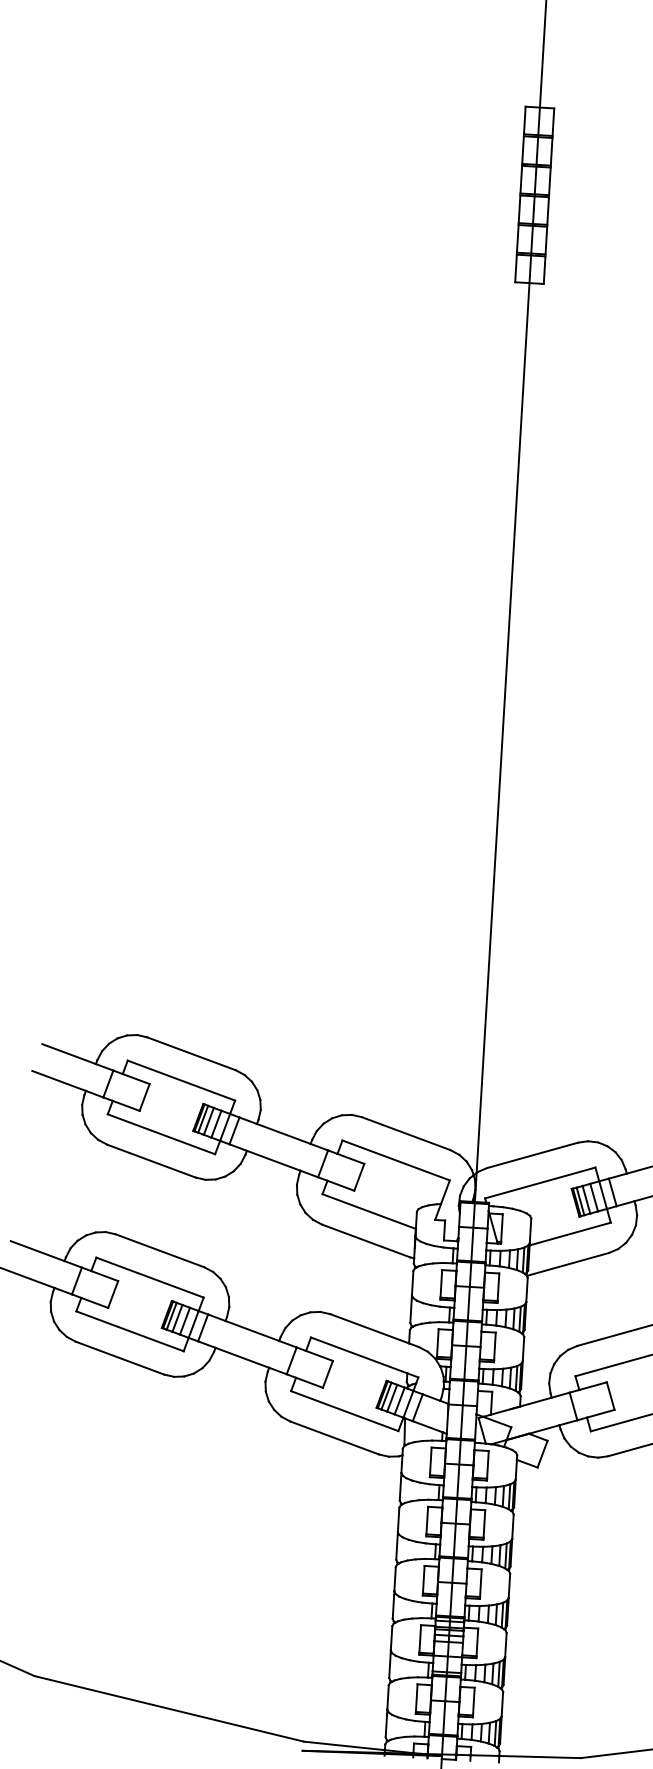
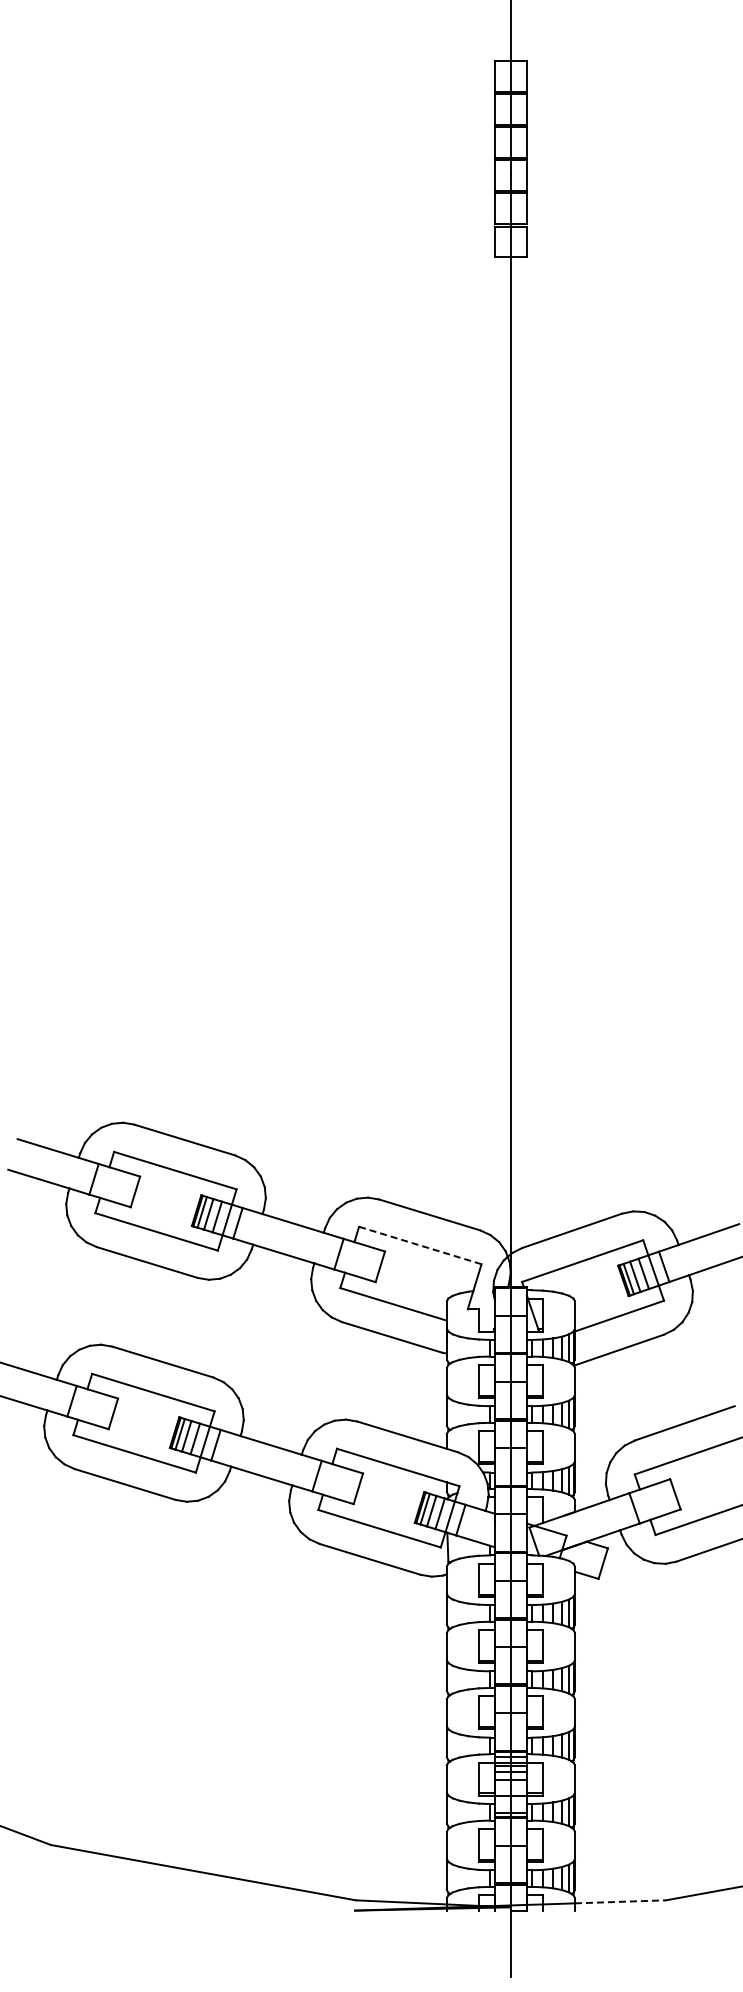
line: (396, 1160) -> (420, 1245), solid -> dashed
line: (540, 1756) -> (620, 1901), solid -> dashed

